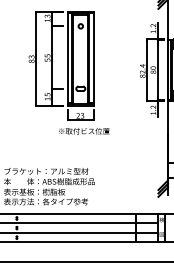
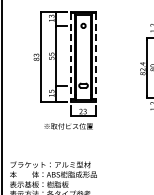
line: (67, 60) -> (70, 58), solid -> dashed
line: (93, 60) -> (95, 58), solid -> dashed
text: (84, 131) -> (68, 126), moved

